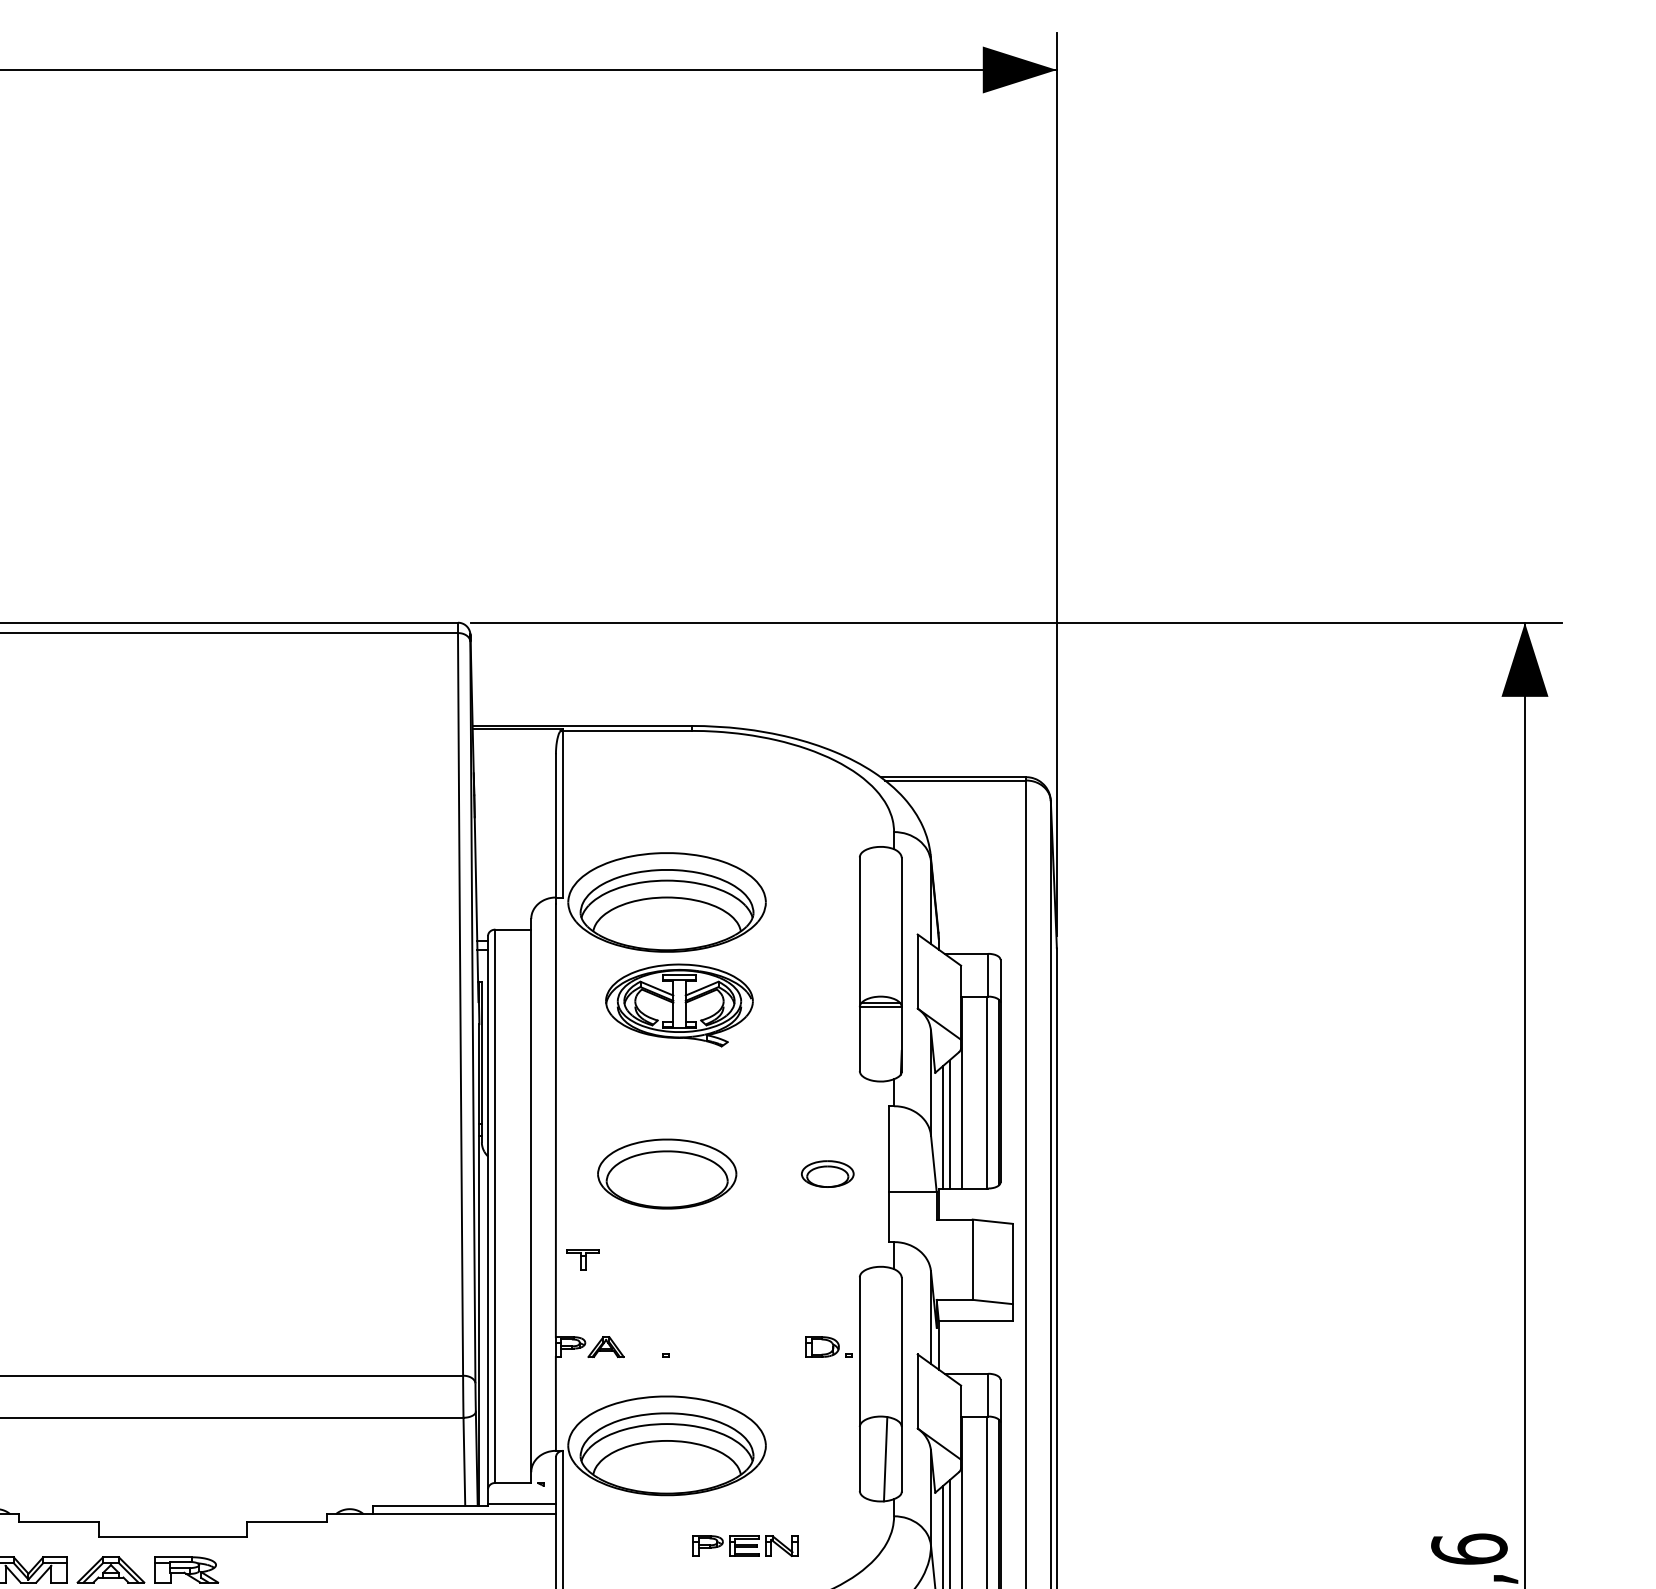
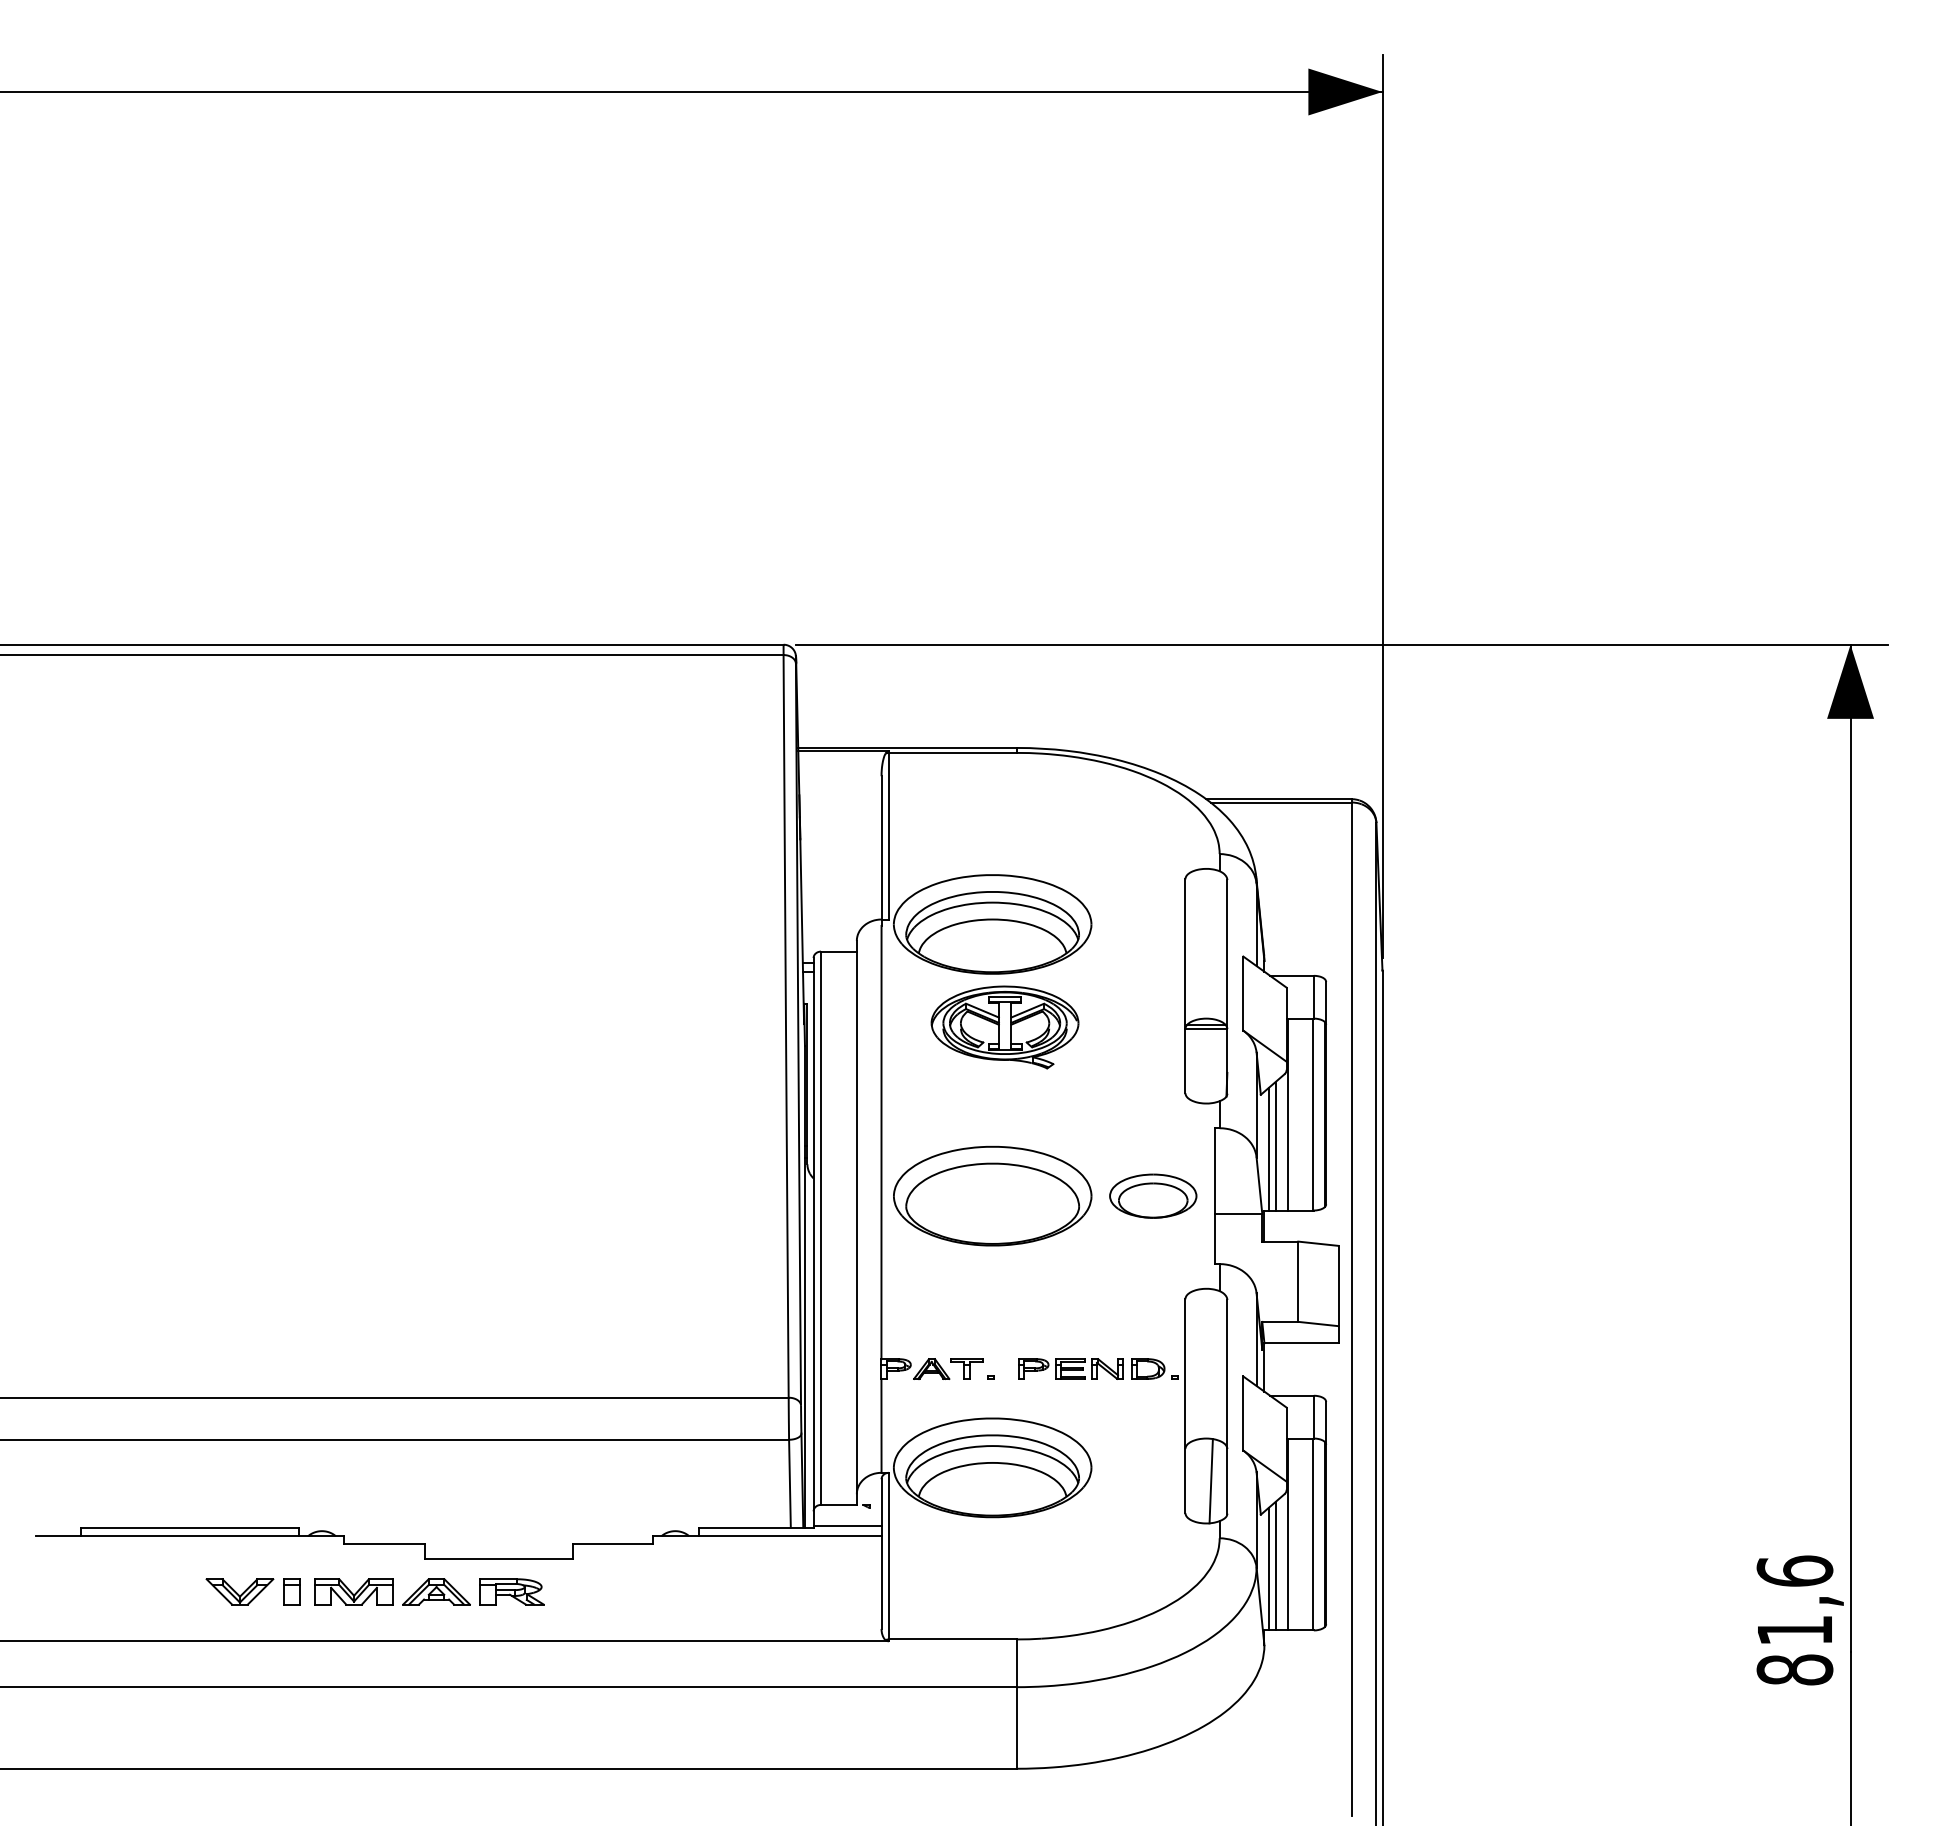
part: (666, 1173) -> (992, 1195), size x1.43
part: (827, 1173) -> (1153, 1195), size x1.67
part: (582, 1259) -> (966, 1368), moved
part: (744, 1545) -> (1070, 1368), moved

